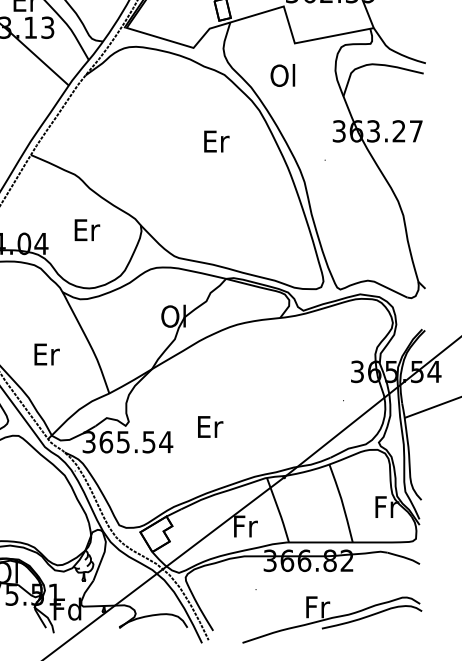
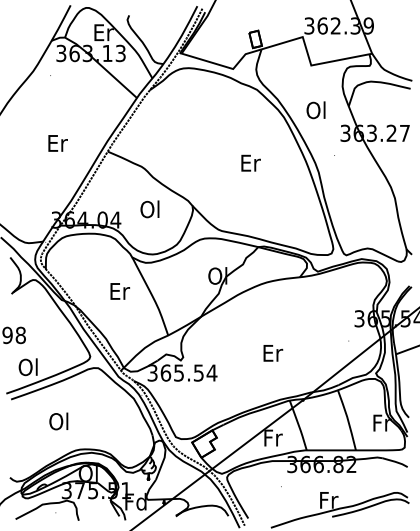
text: (282, 75) -> (315, 110), moved
text: (216, 140) -> (250, 162), moved
text: (86, 230) -> (150, 209), Er -> Ol
text: (47, 354) -> (120, 291), moved
text: (210, 427) -> (273, 353), moved

